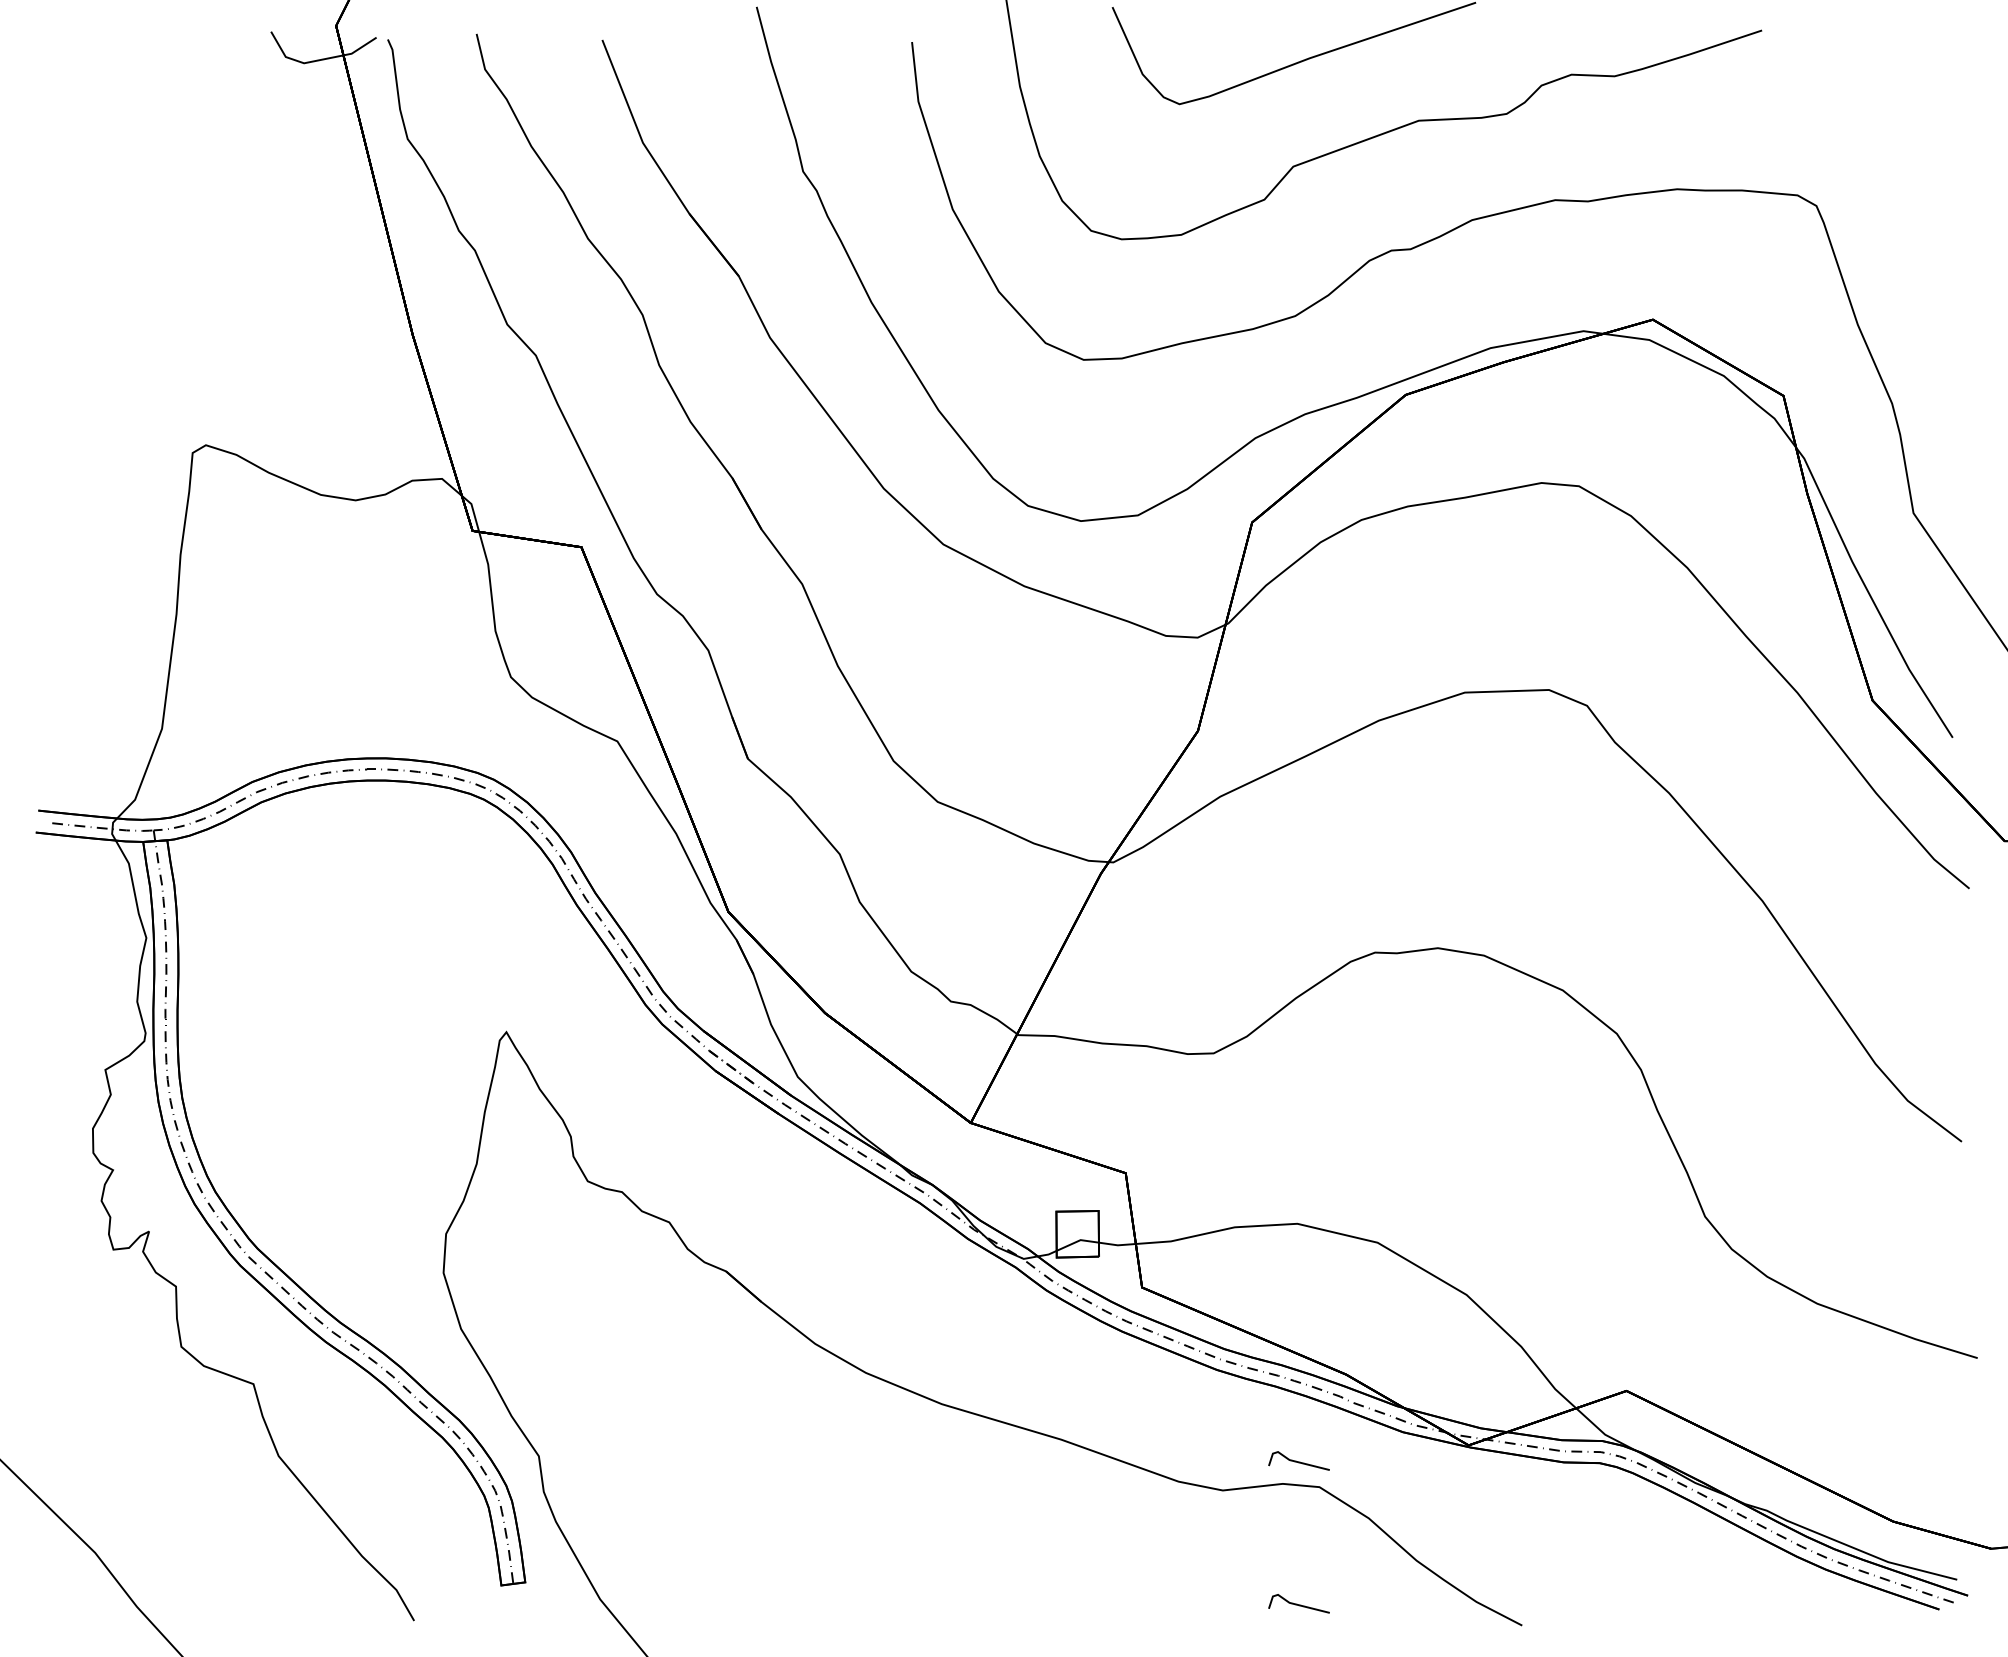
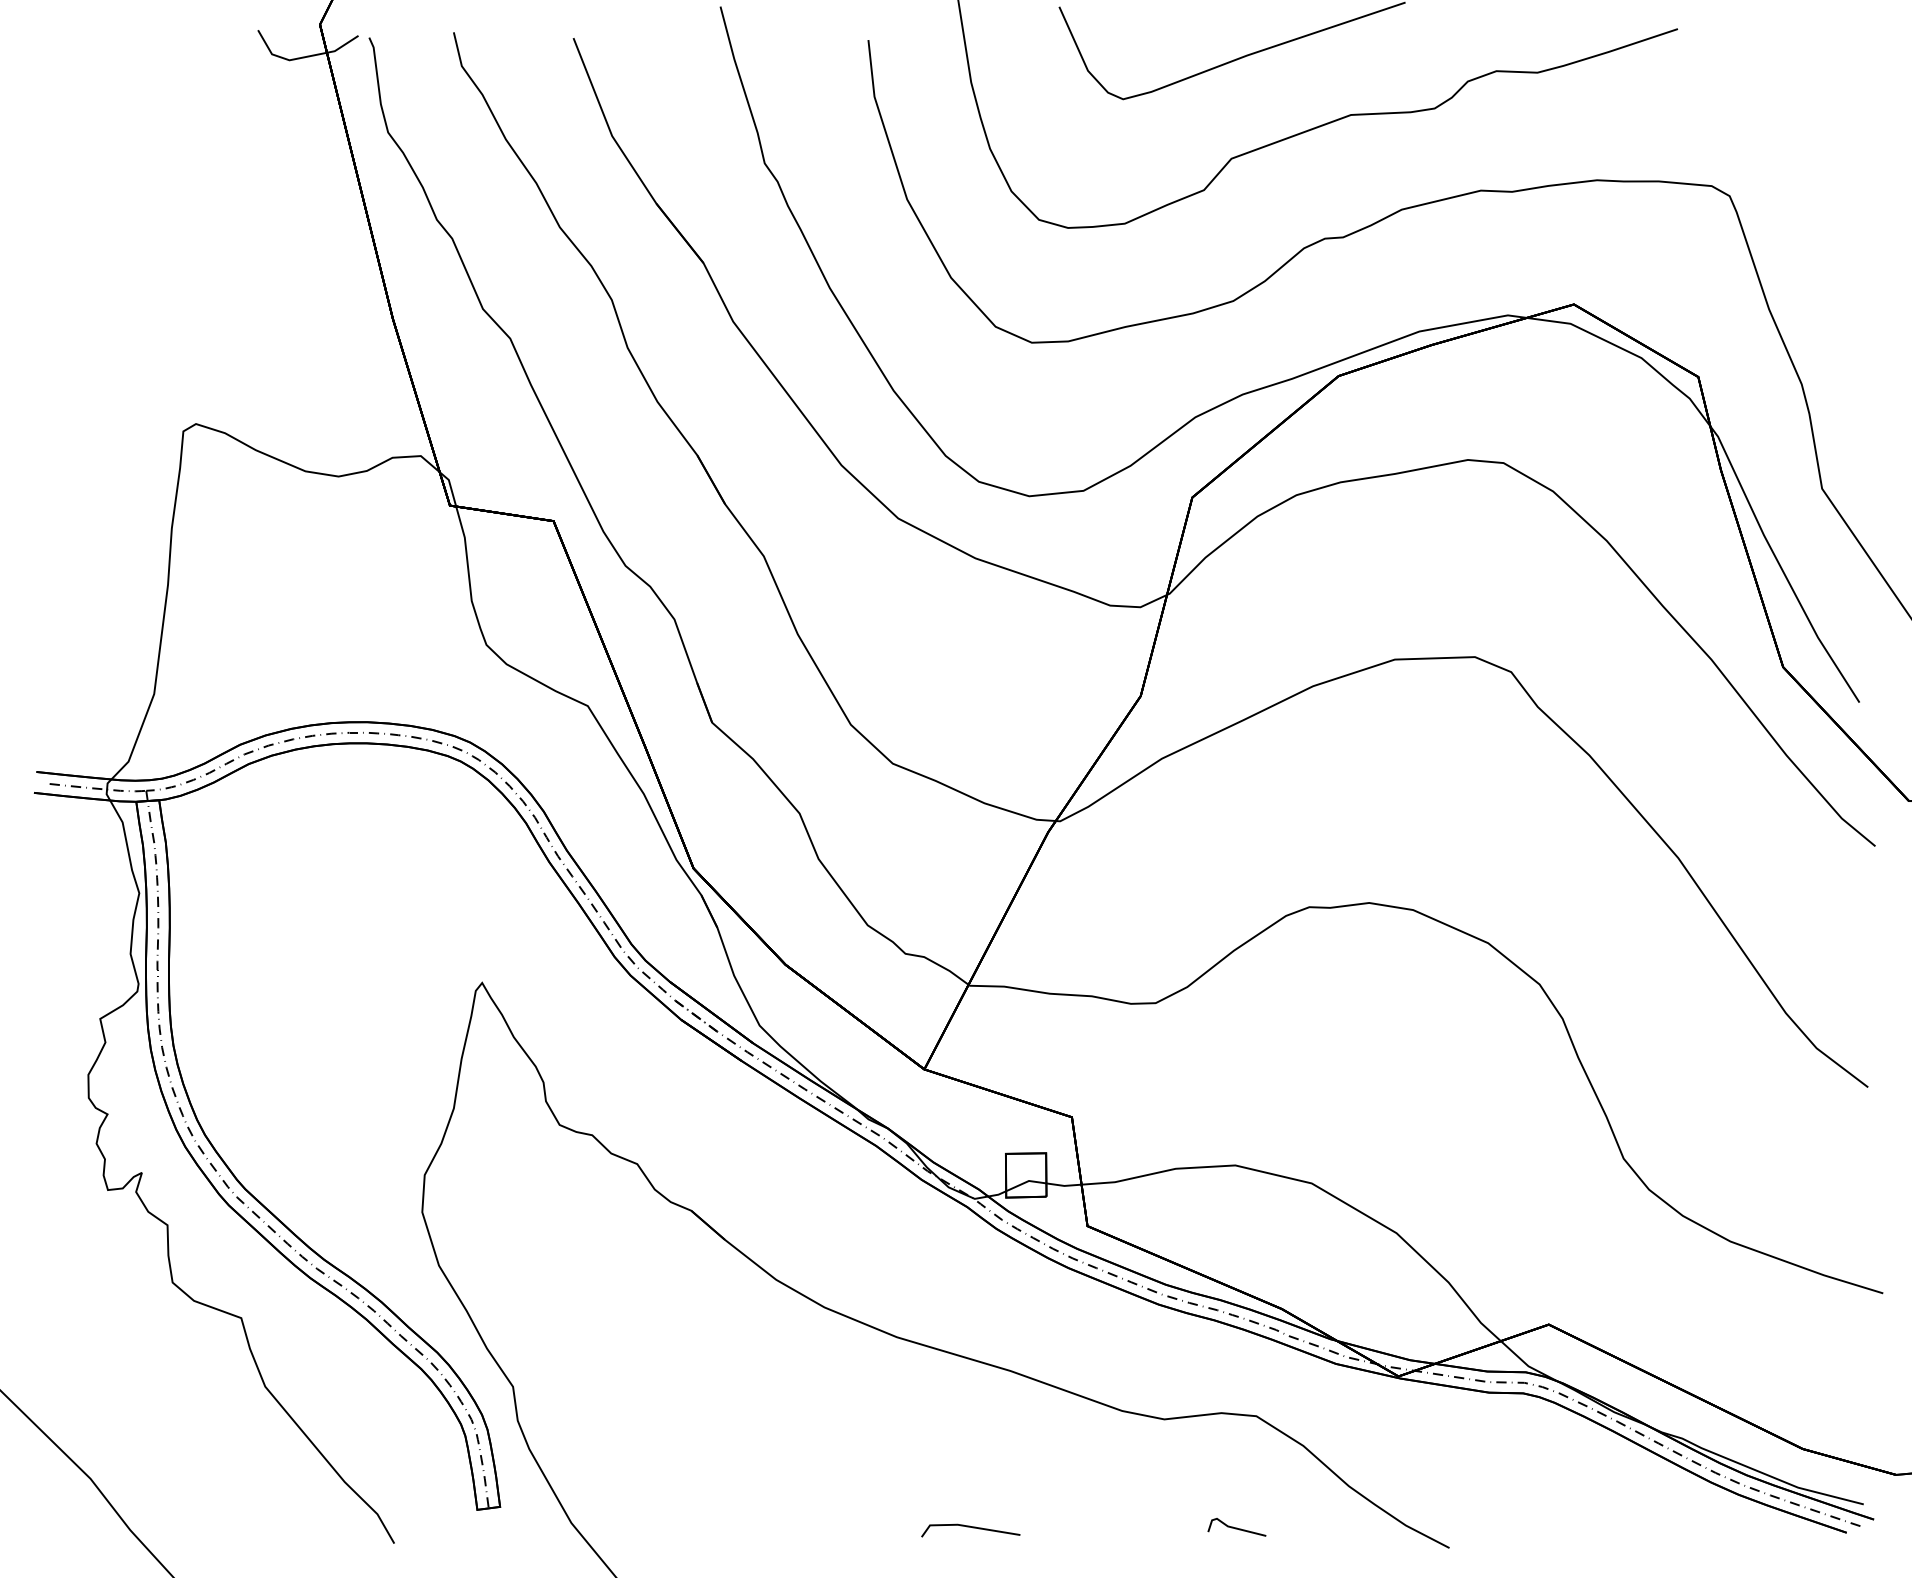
line: (1298, 1461) -> (1236, 1391), removed
line: (1021, 1605) -> (972, 1528), added

